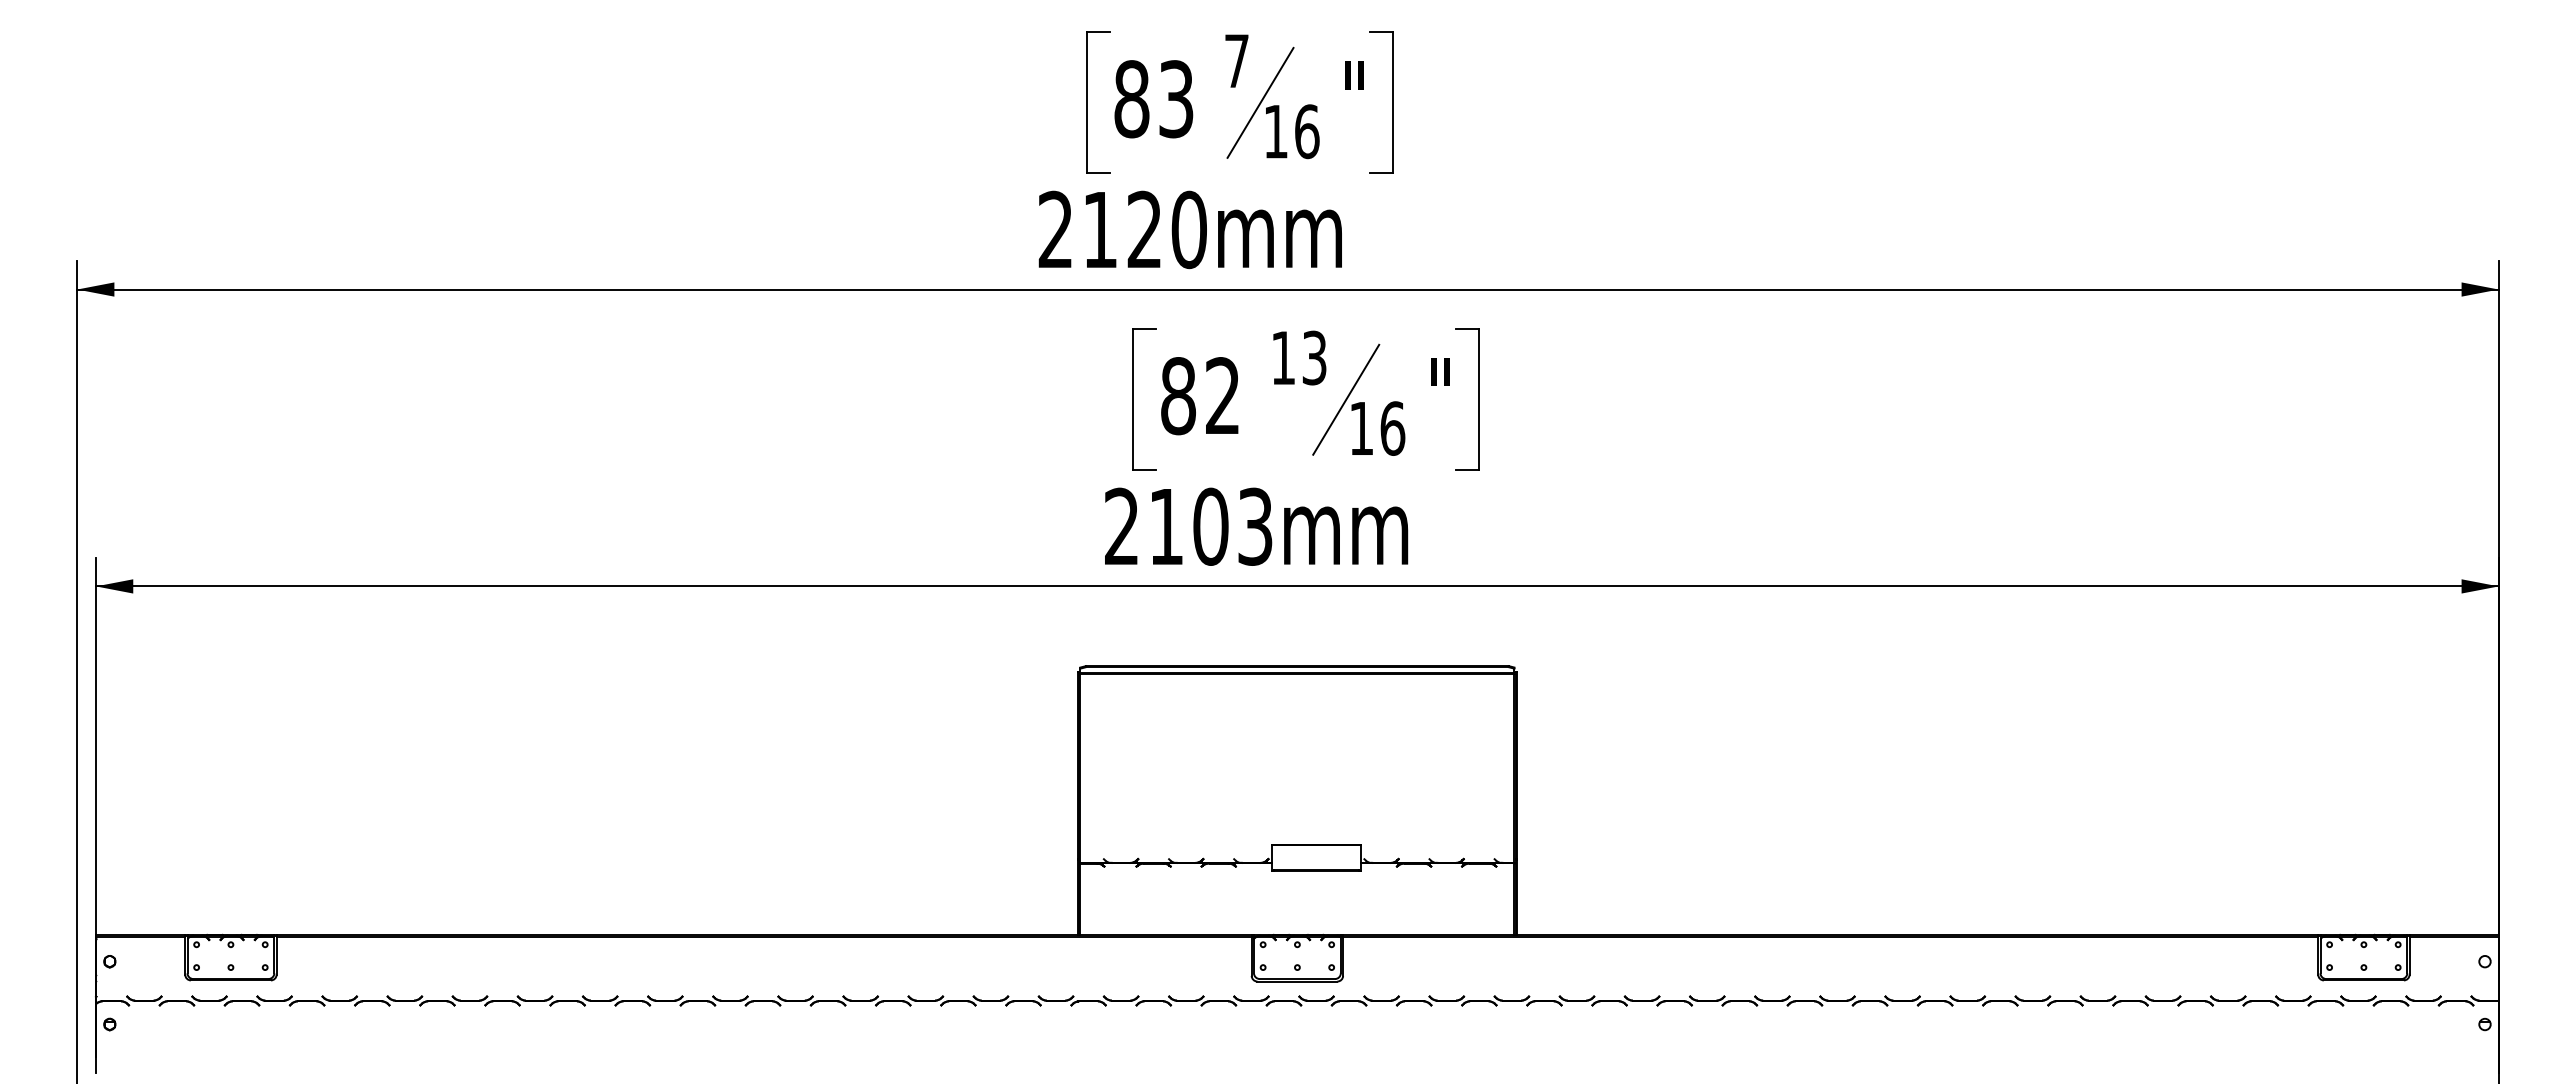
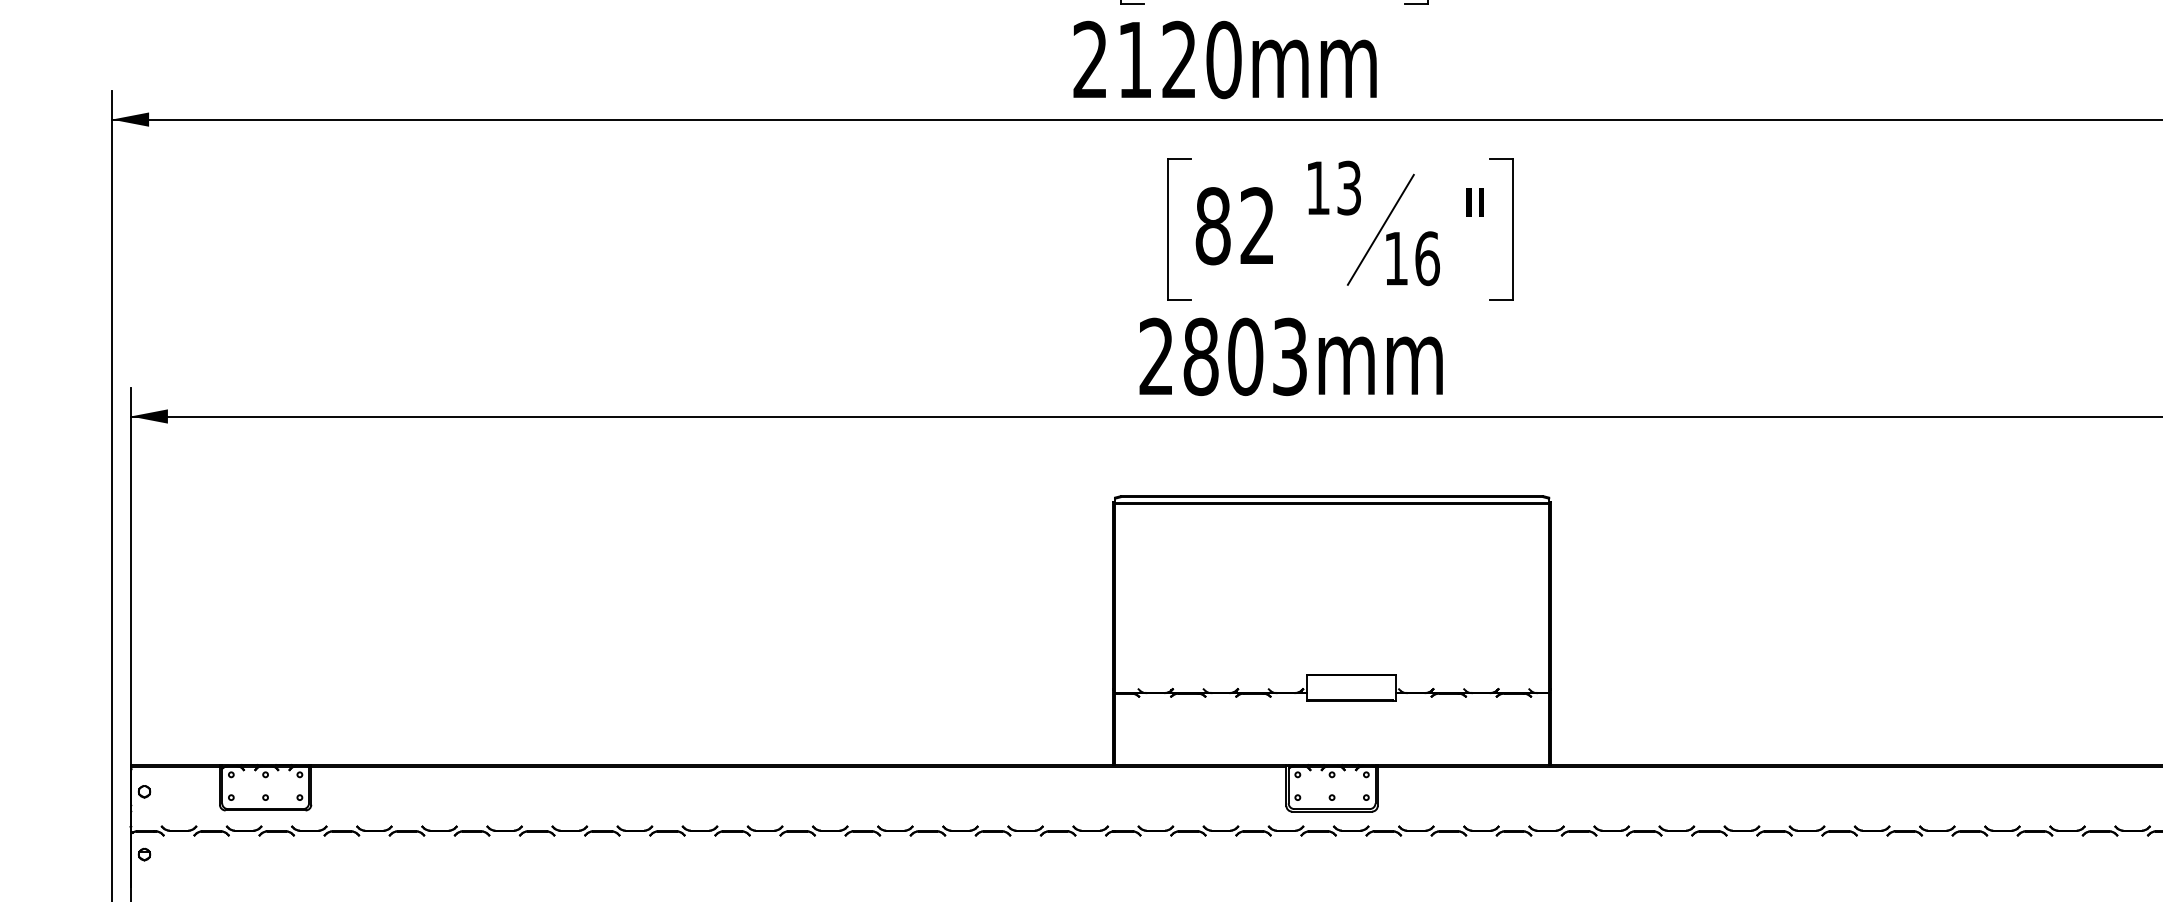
text: (1166, 526) -> (1201, 356), 2103mm -> 2803mm

